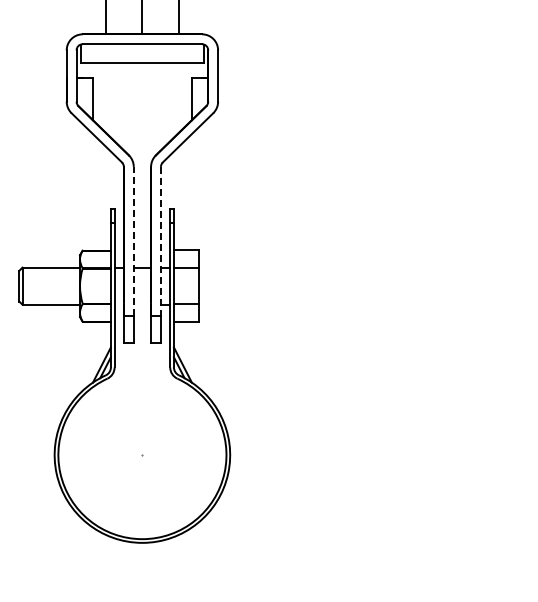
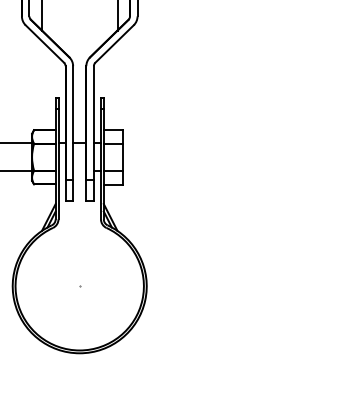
line: (133, 240) -> (72, 122), dashed -> solid
line: (160, 241) -> (93, 123), dashed -> solid

